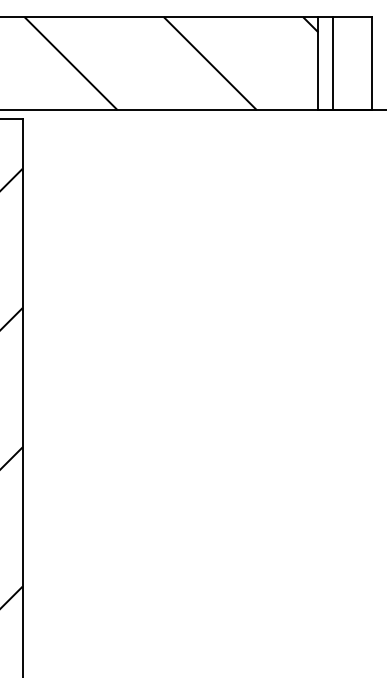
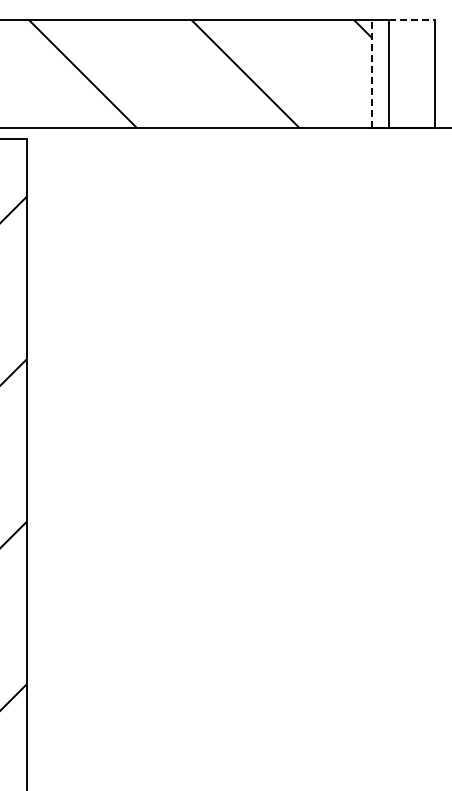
line: (353, 16) -> (412, 19), solid -> dashed
line: (318, 63) -> (371, 73), solid -> dashed

